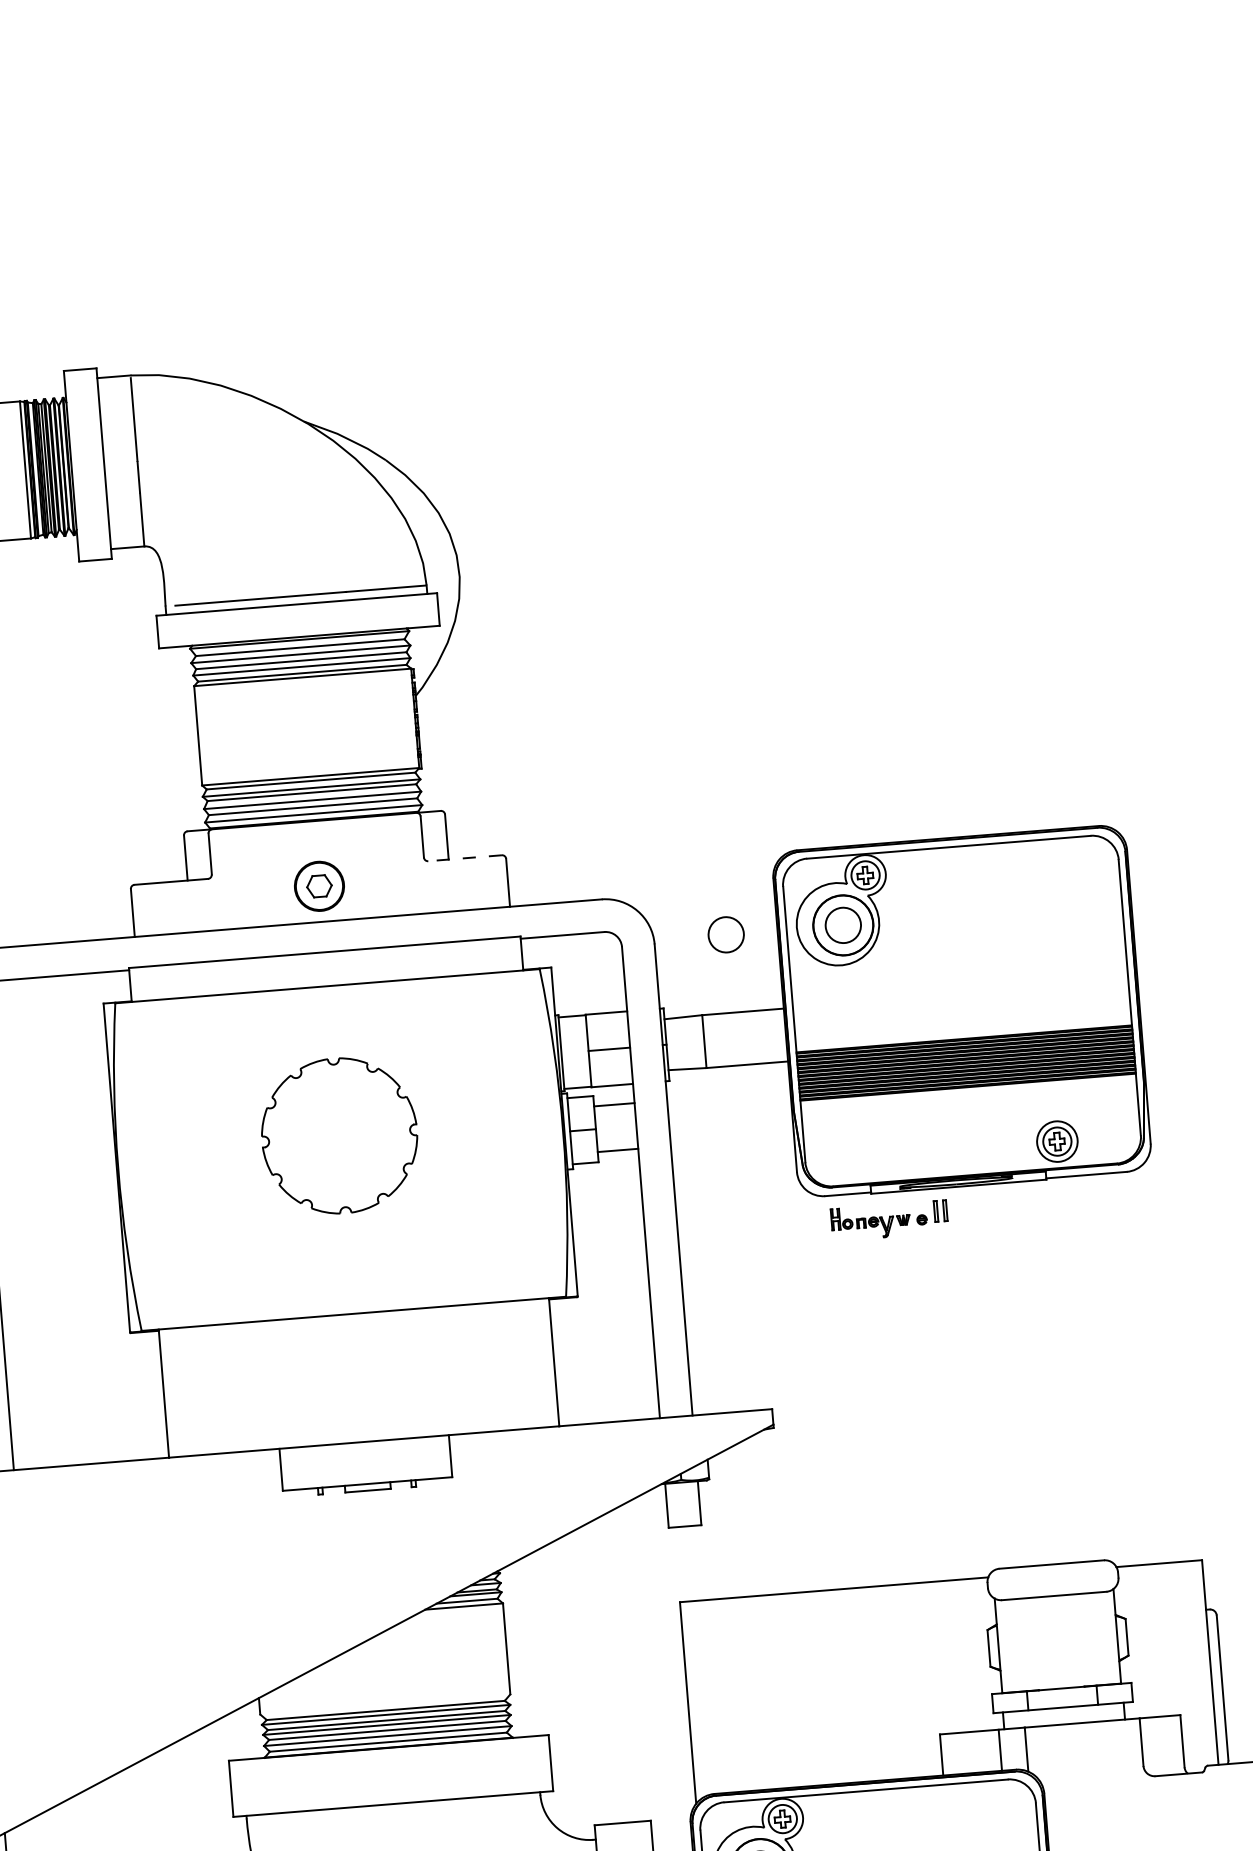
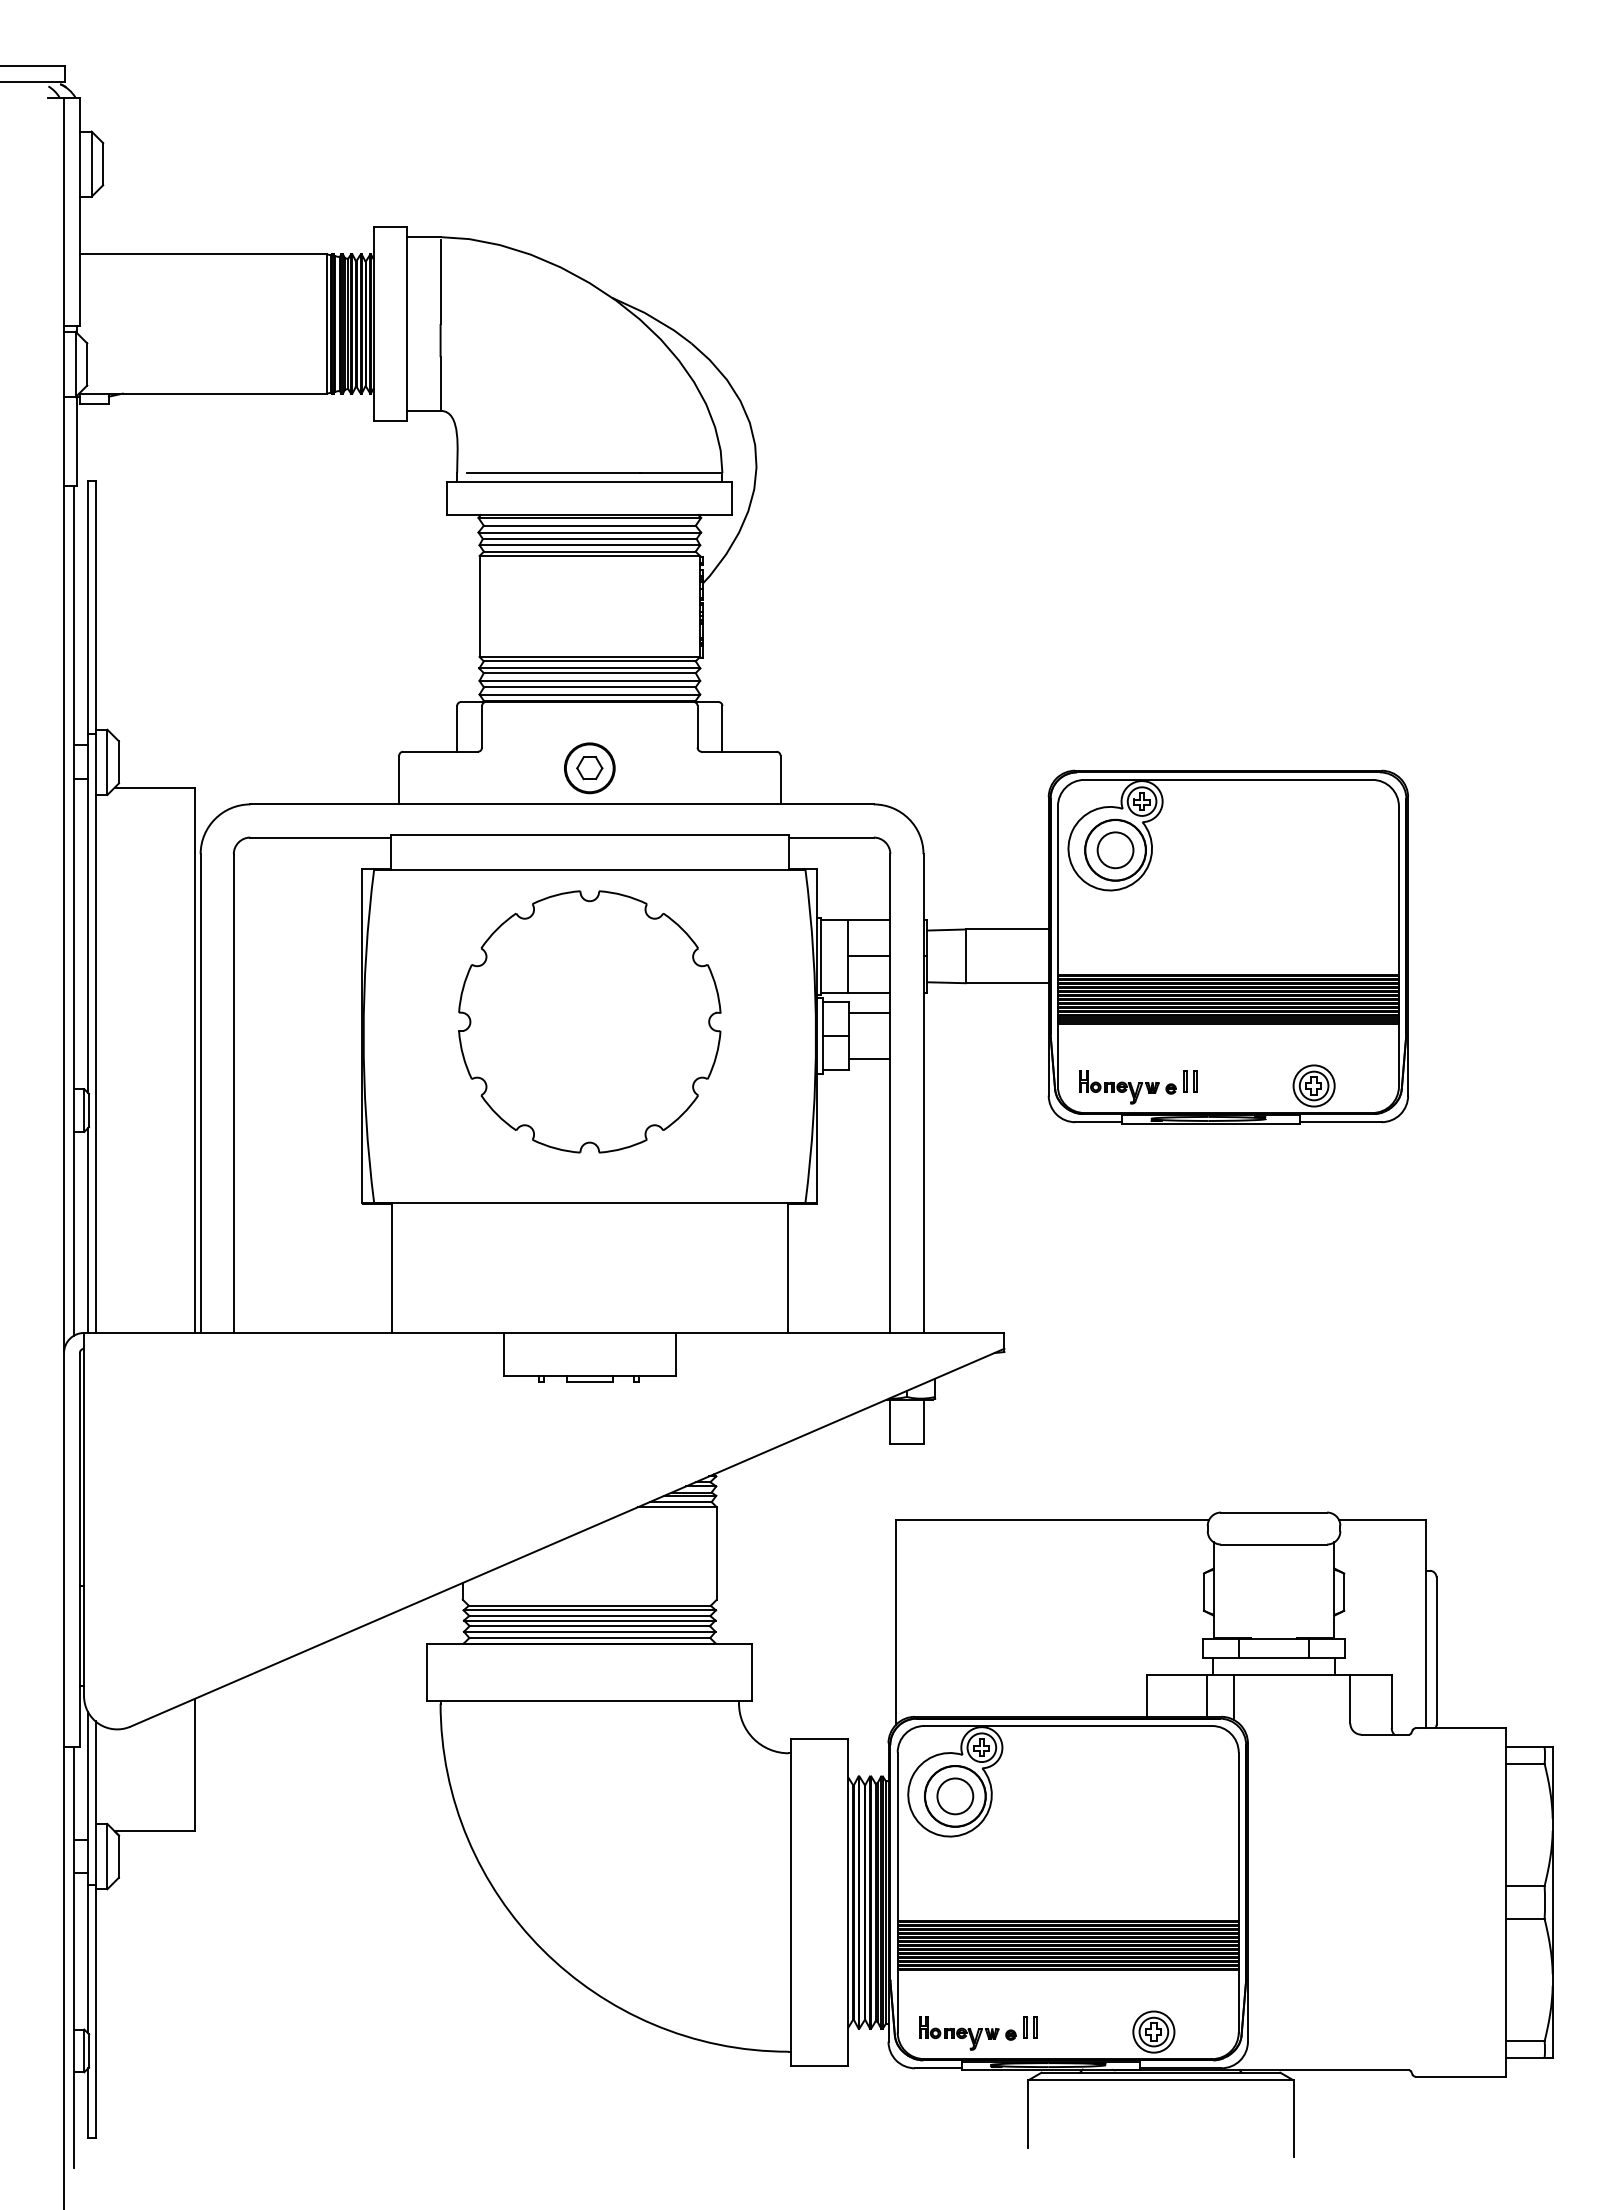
line: (464, 858) -> (738, 751), dashed -> solid
circle: (726, 935) -> (996, 850), removed
part: (339, 1135) -> (589, 1021), size x1.67
part: (889, 1220) -> (1138, 1087), moved

